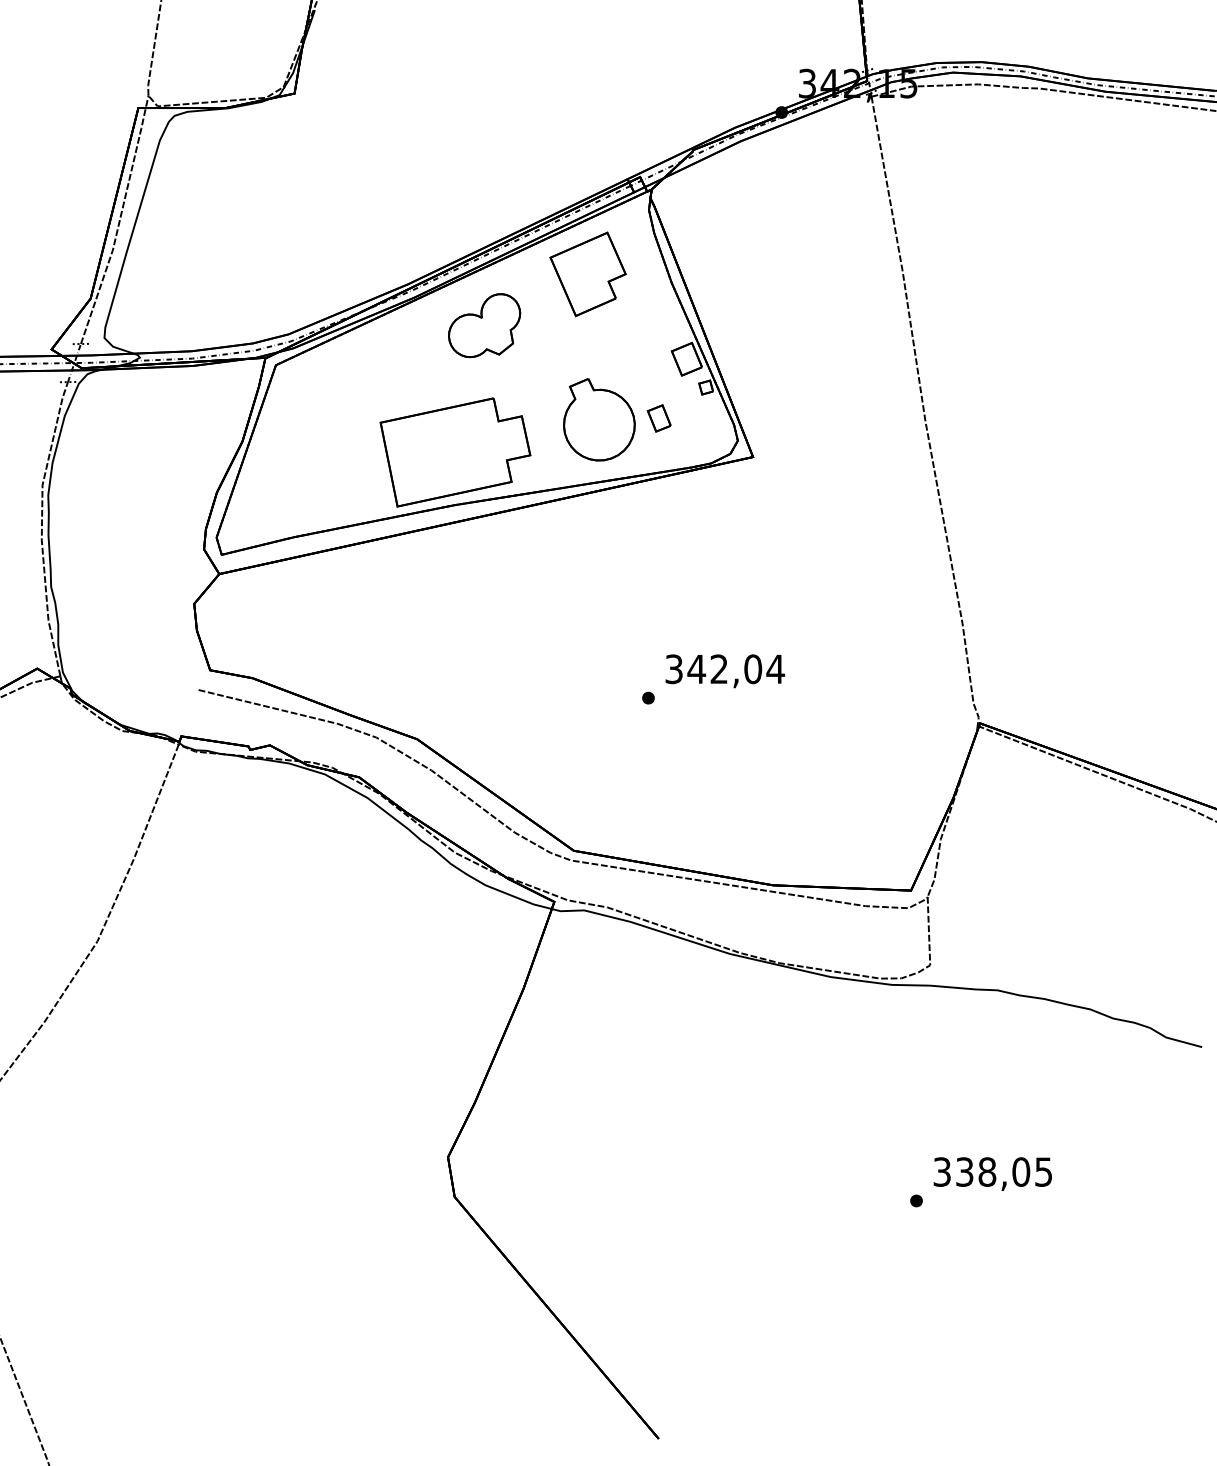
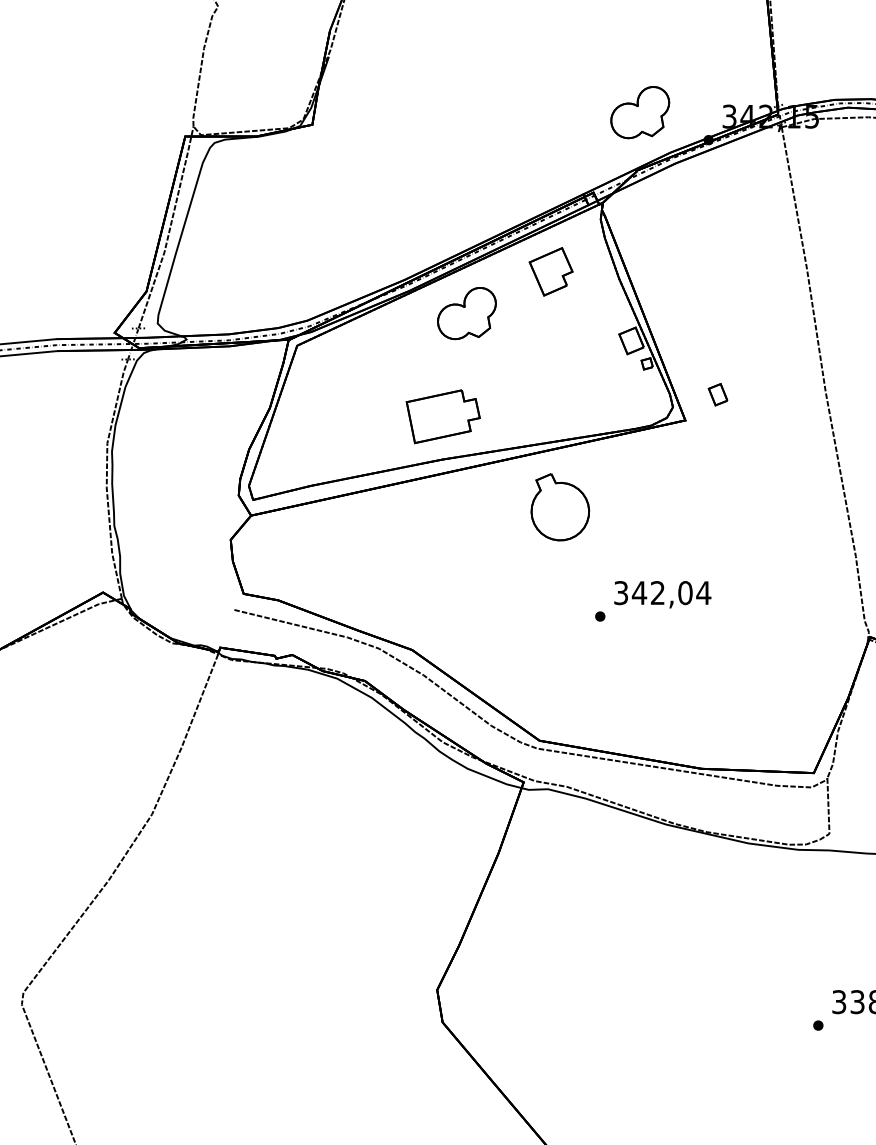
part: (697, 78) -> (640, 112), added
part: (587, 274) -> (550, 271), size x0.7
part: (658, 418) -> (717, 394), moved
part: (599, 419) -> (560, 507), moved
part: (455, 452) -> (443, 416), size x0.6

